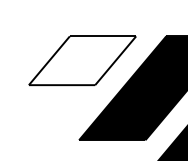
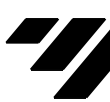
fill: (82, 60) -> (32, 30), added

